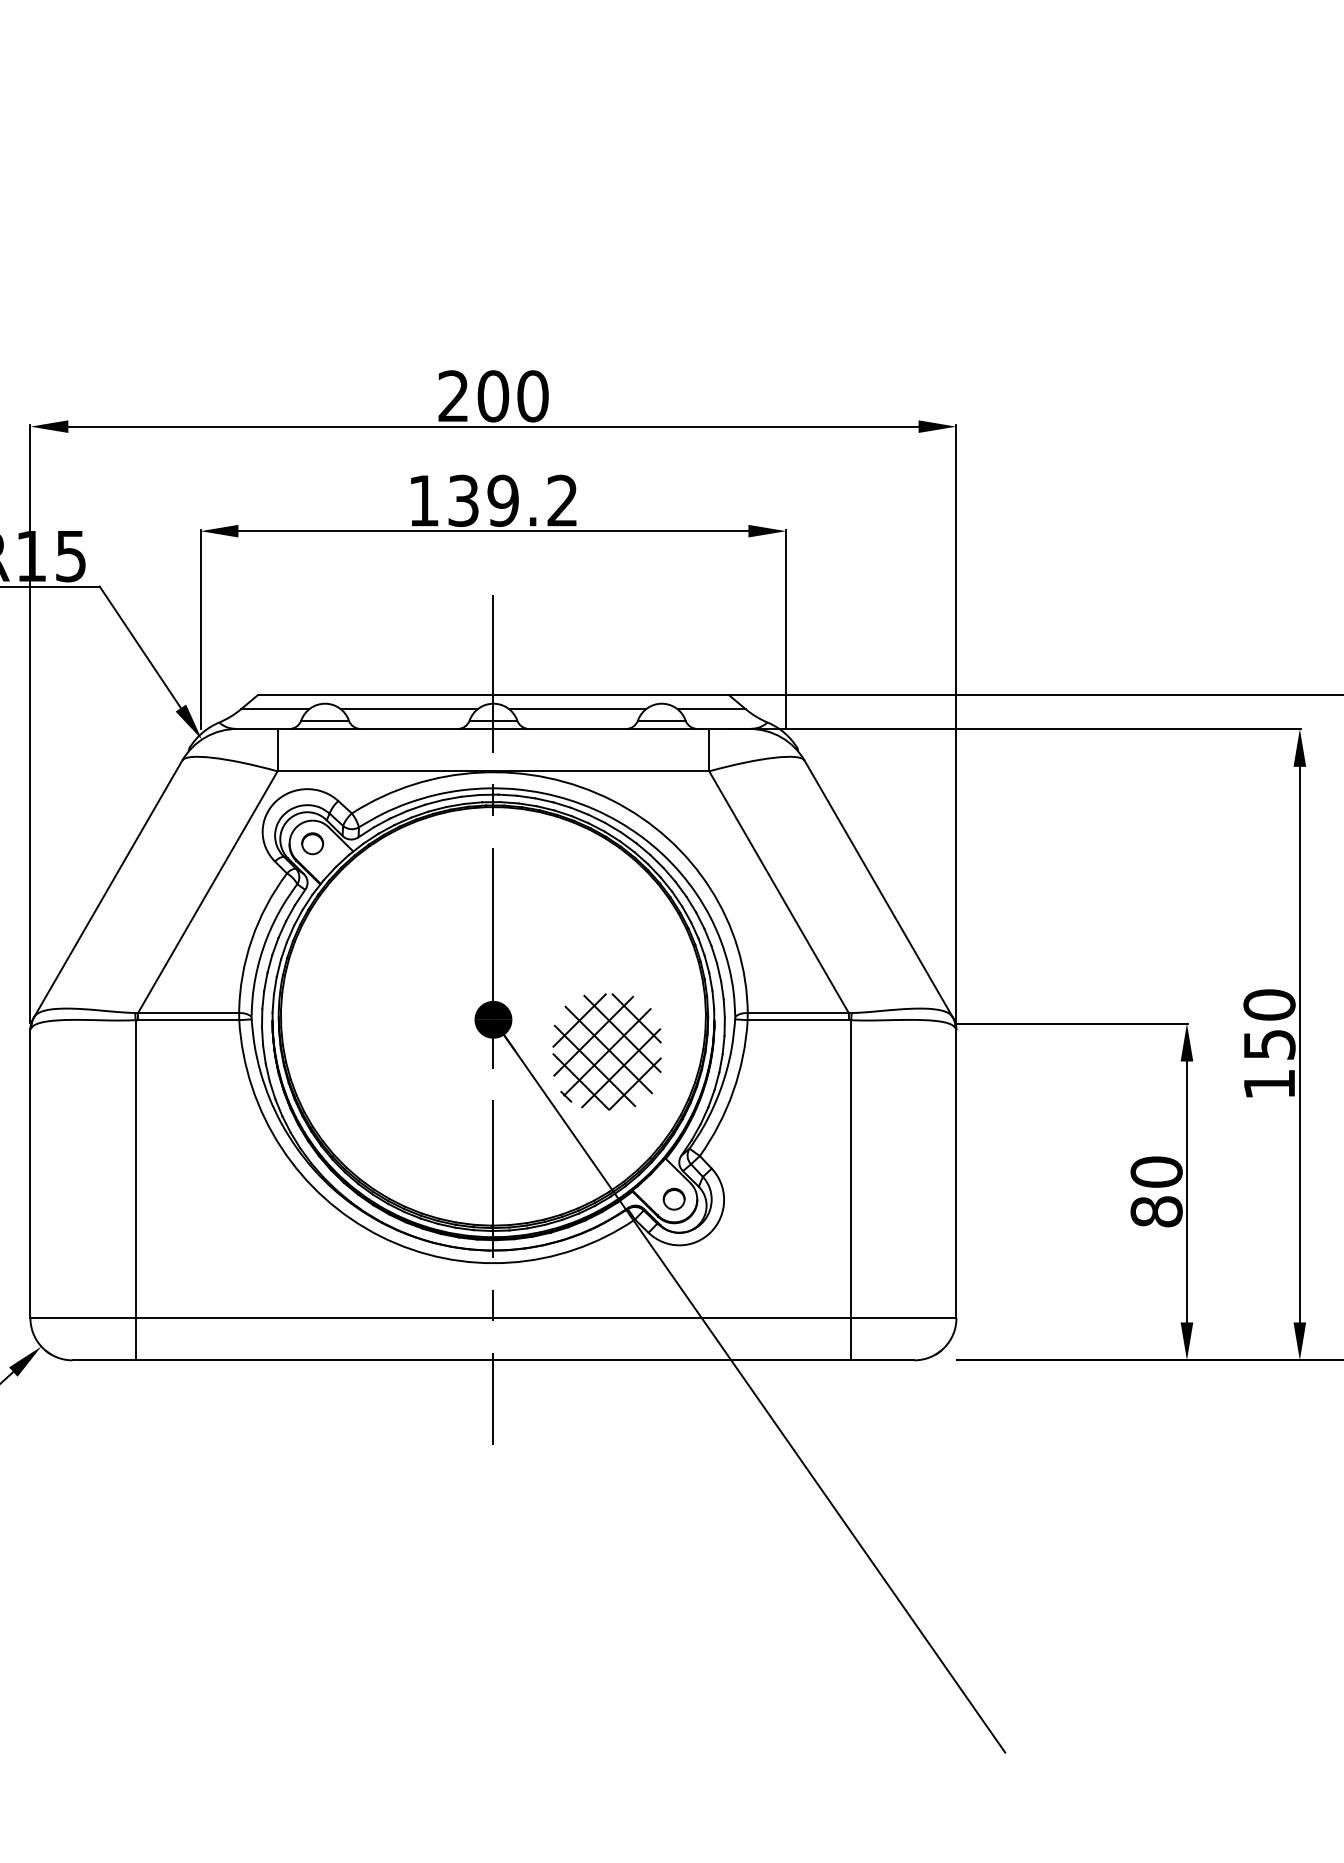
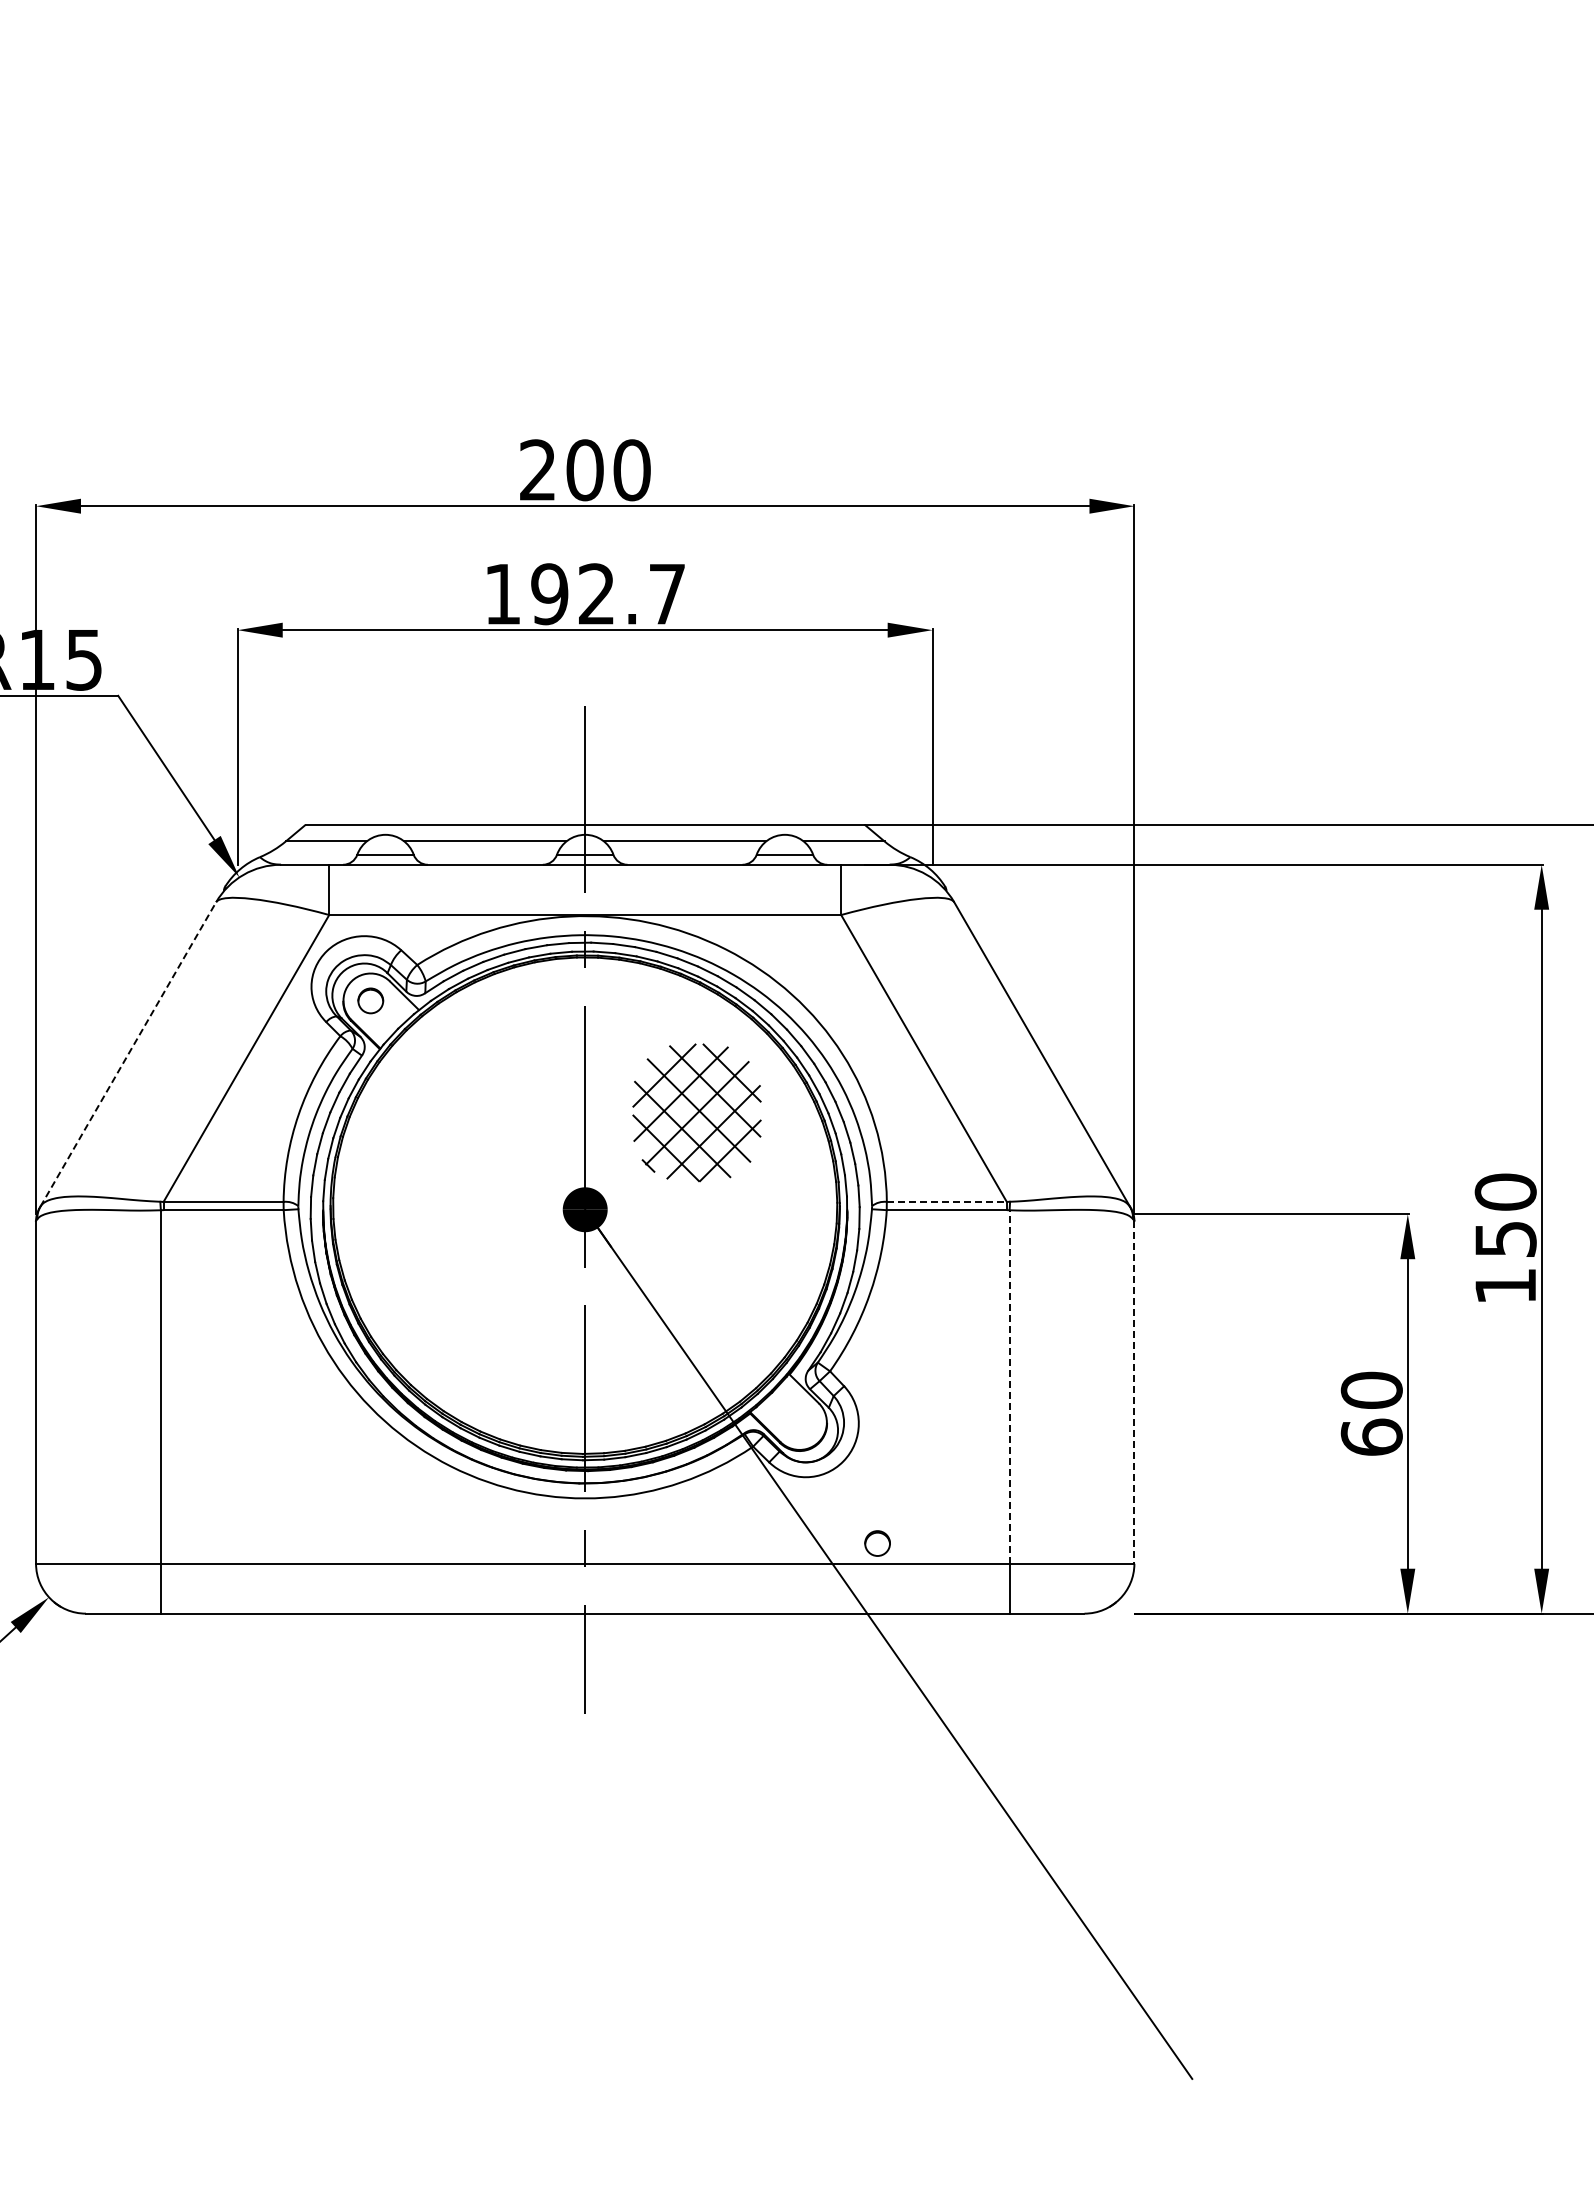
text: (512, 501) -> (607, 594), 139.2 -> 192.7
line: (108, 888) -> (128, 1054), solid -> dashed
line: (798, 1012) -> (947, 1201), solid -> dashed
part: (606, 1051) -> (696, 1112), moved
line: (851, 1169) -> (1009, 1387), solid -> dashed
line: (956, 1173) -> (1134, 1392), solid -> dashed
circle: (674, 1199) -> (877, 1543), moved
text: (1156, 1210) -> (1371, 1436), 80 -> 60

